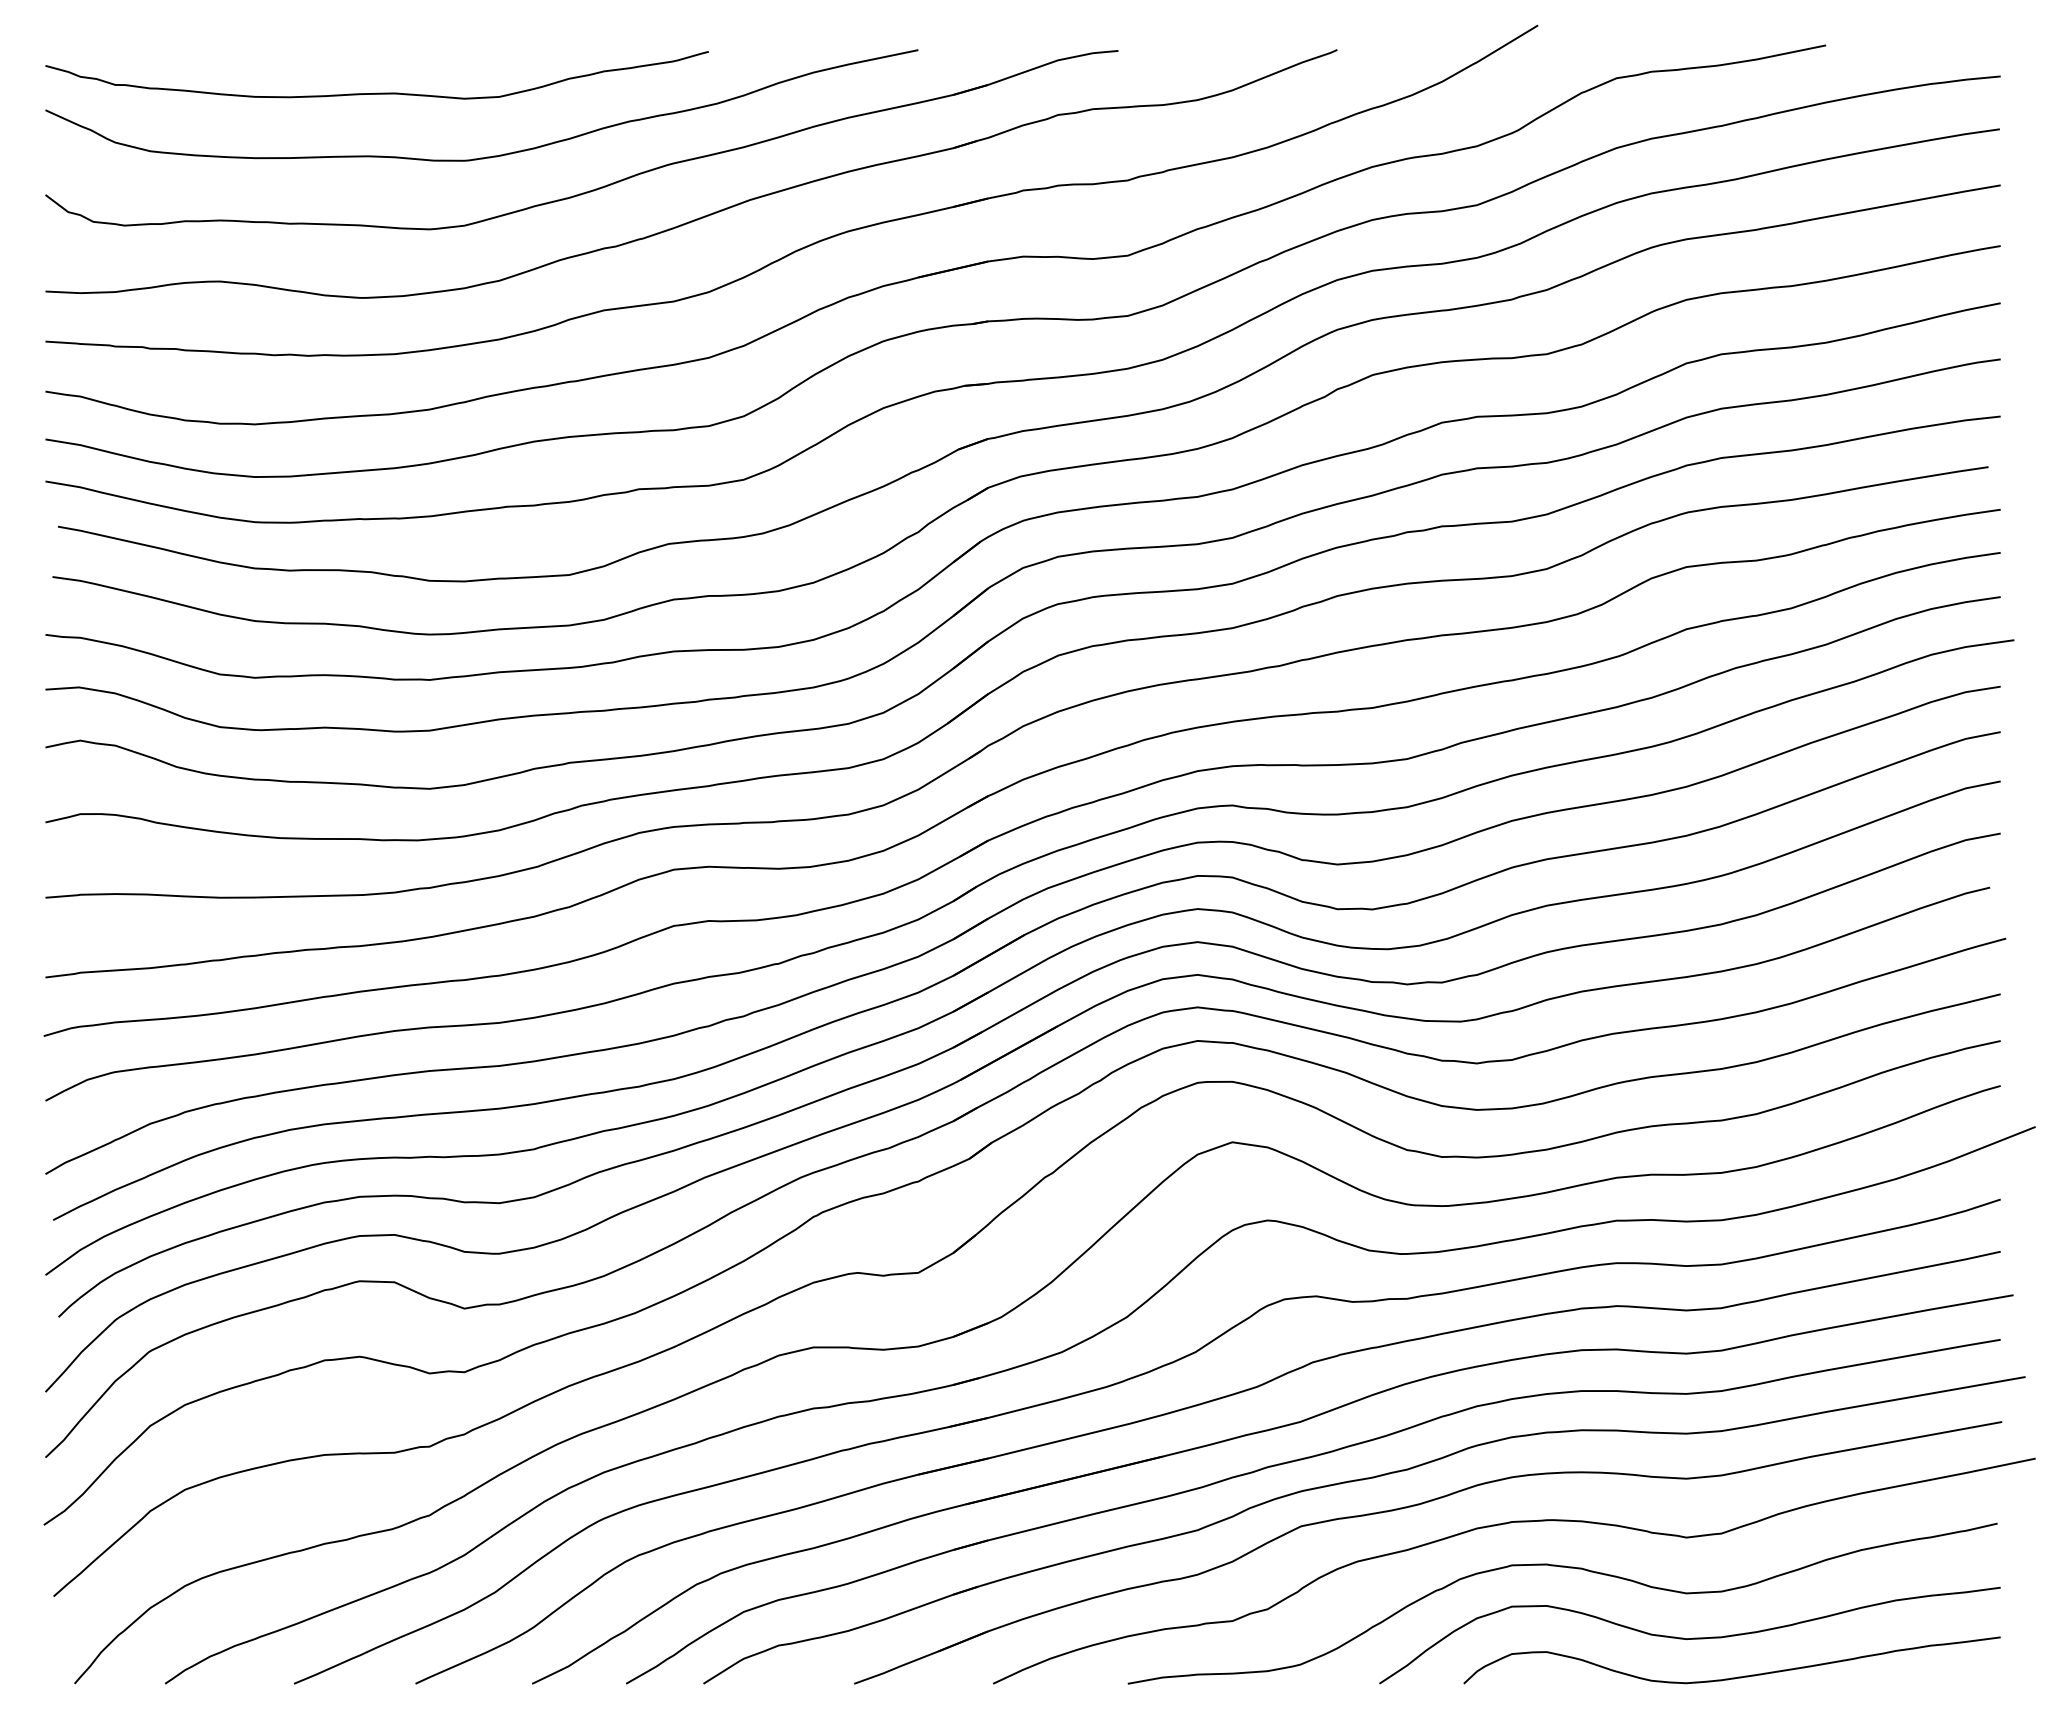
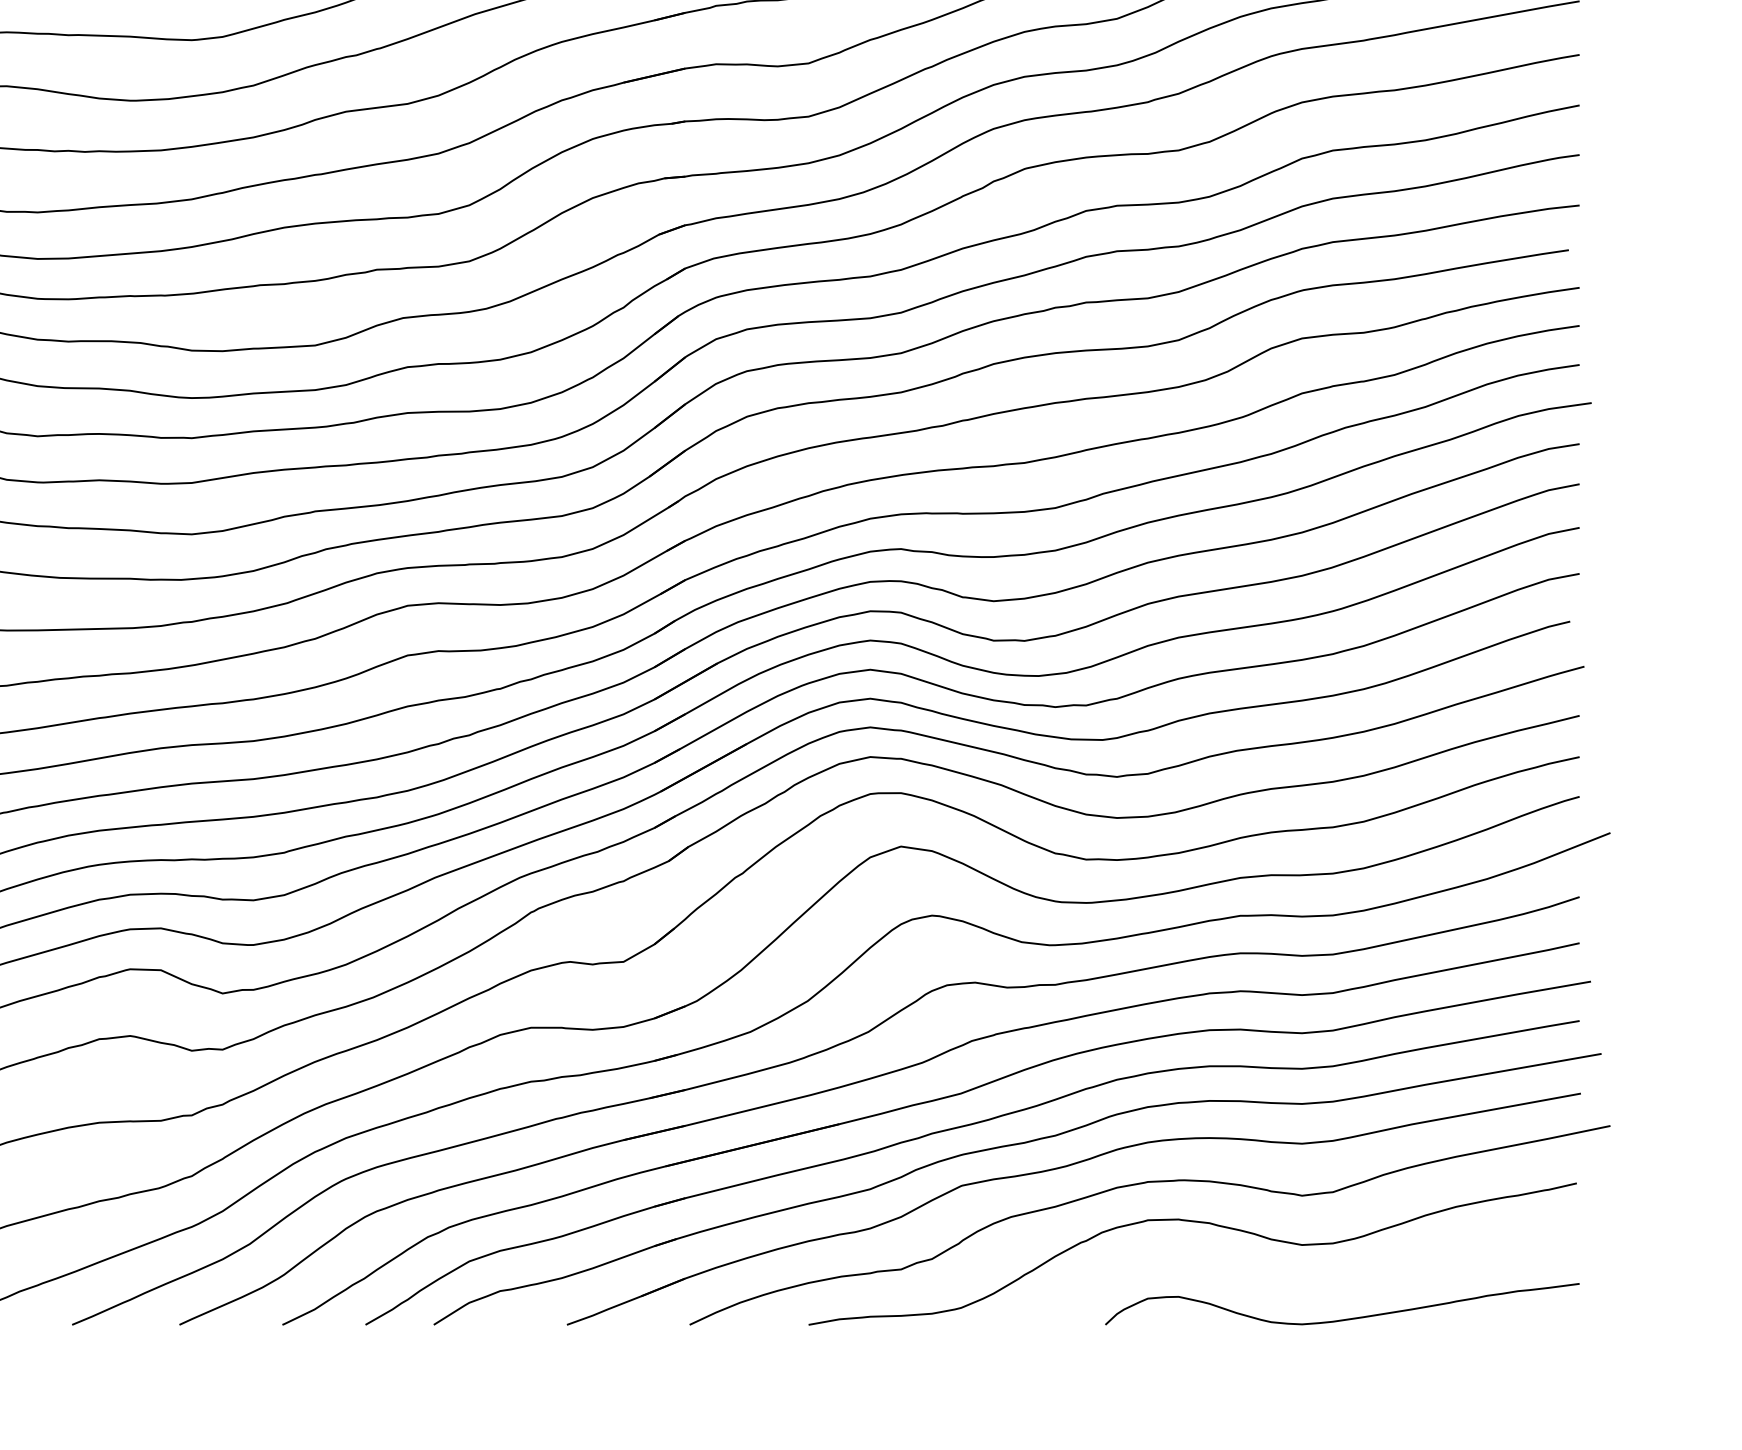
curve: (1689, 1638) -> (1304, 1284), removed

